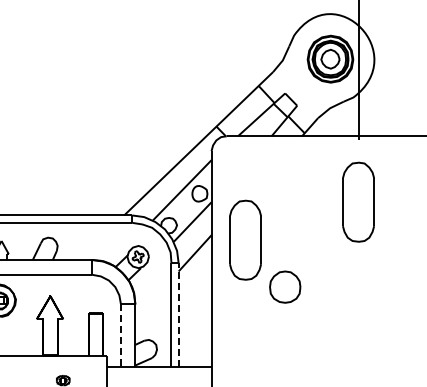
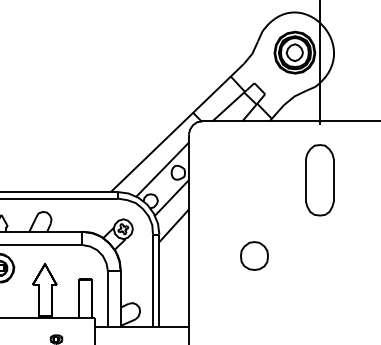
part: (245, 239) -> (219, 213), removed
line: (178, 315) -> (159, 281), dashed -> solid
line: (120, 336) -> (107, 300), dashed -> solid

